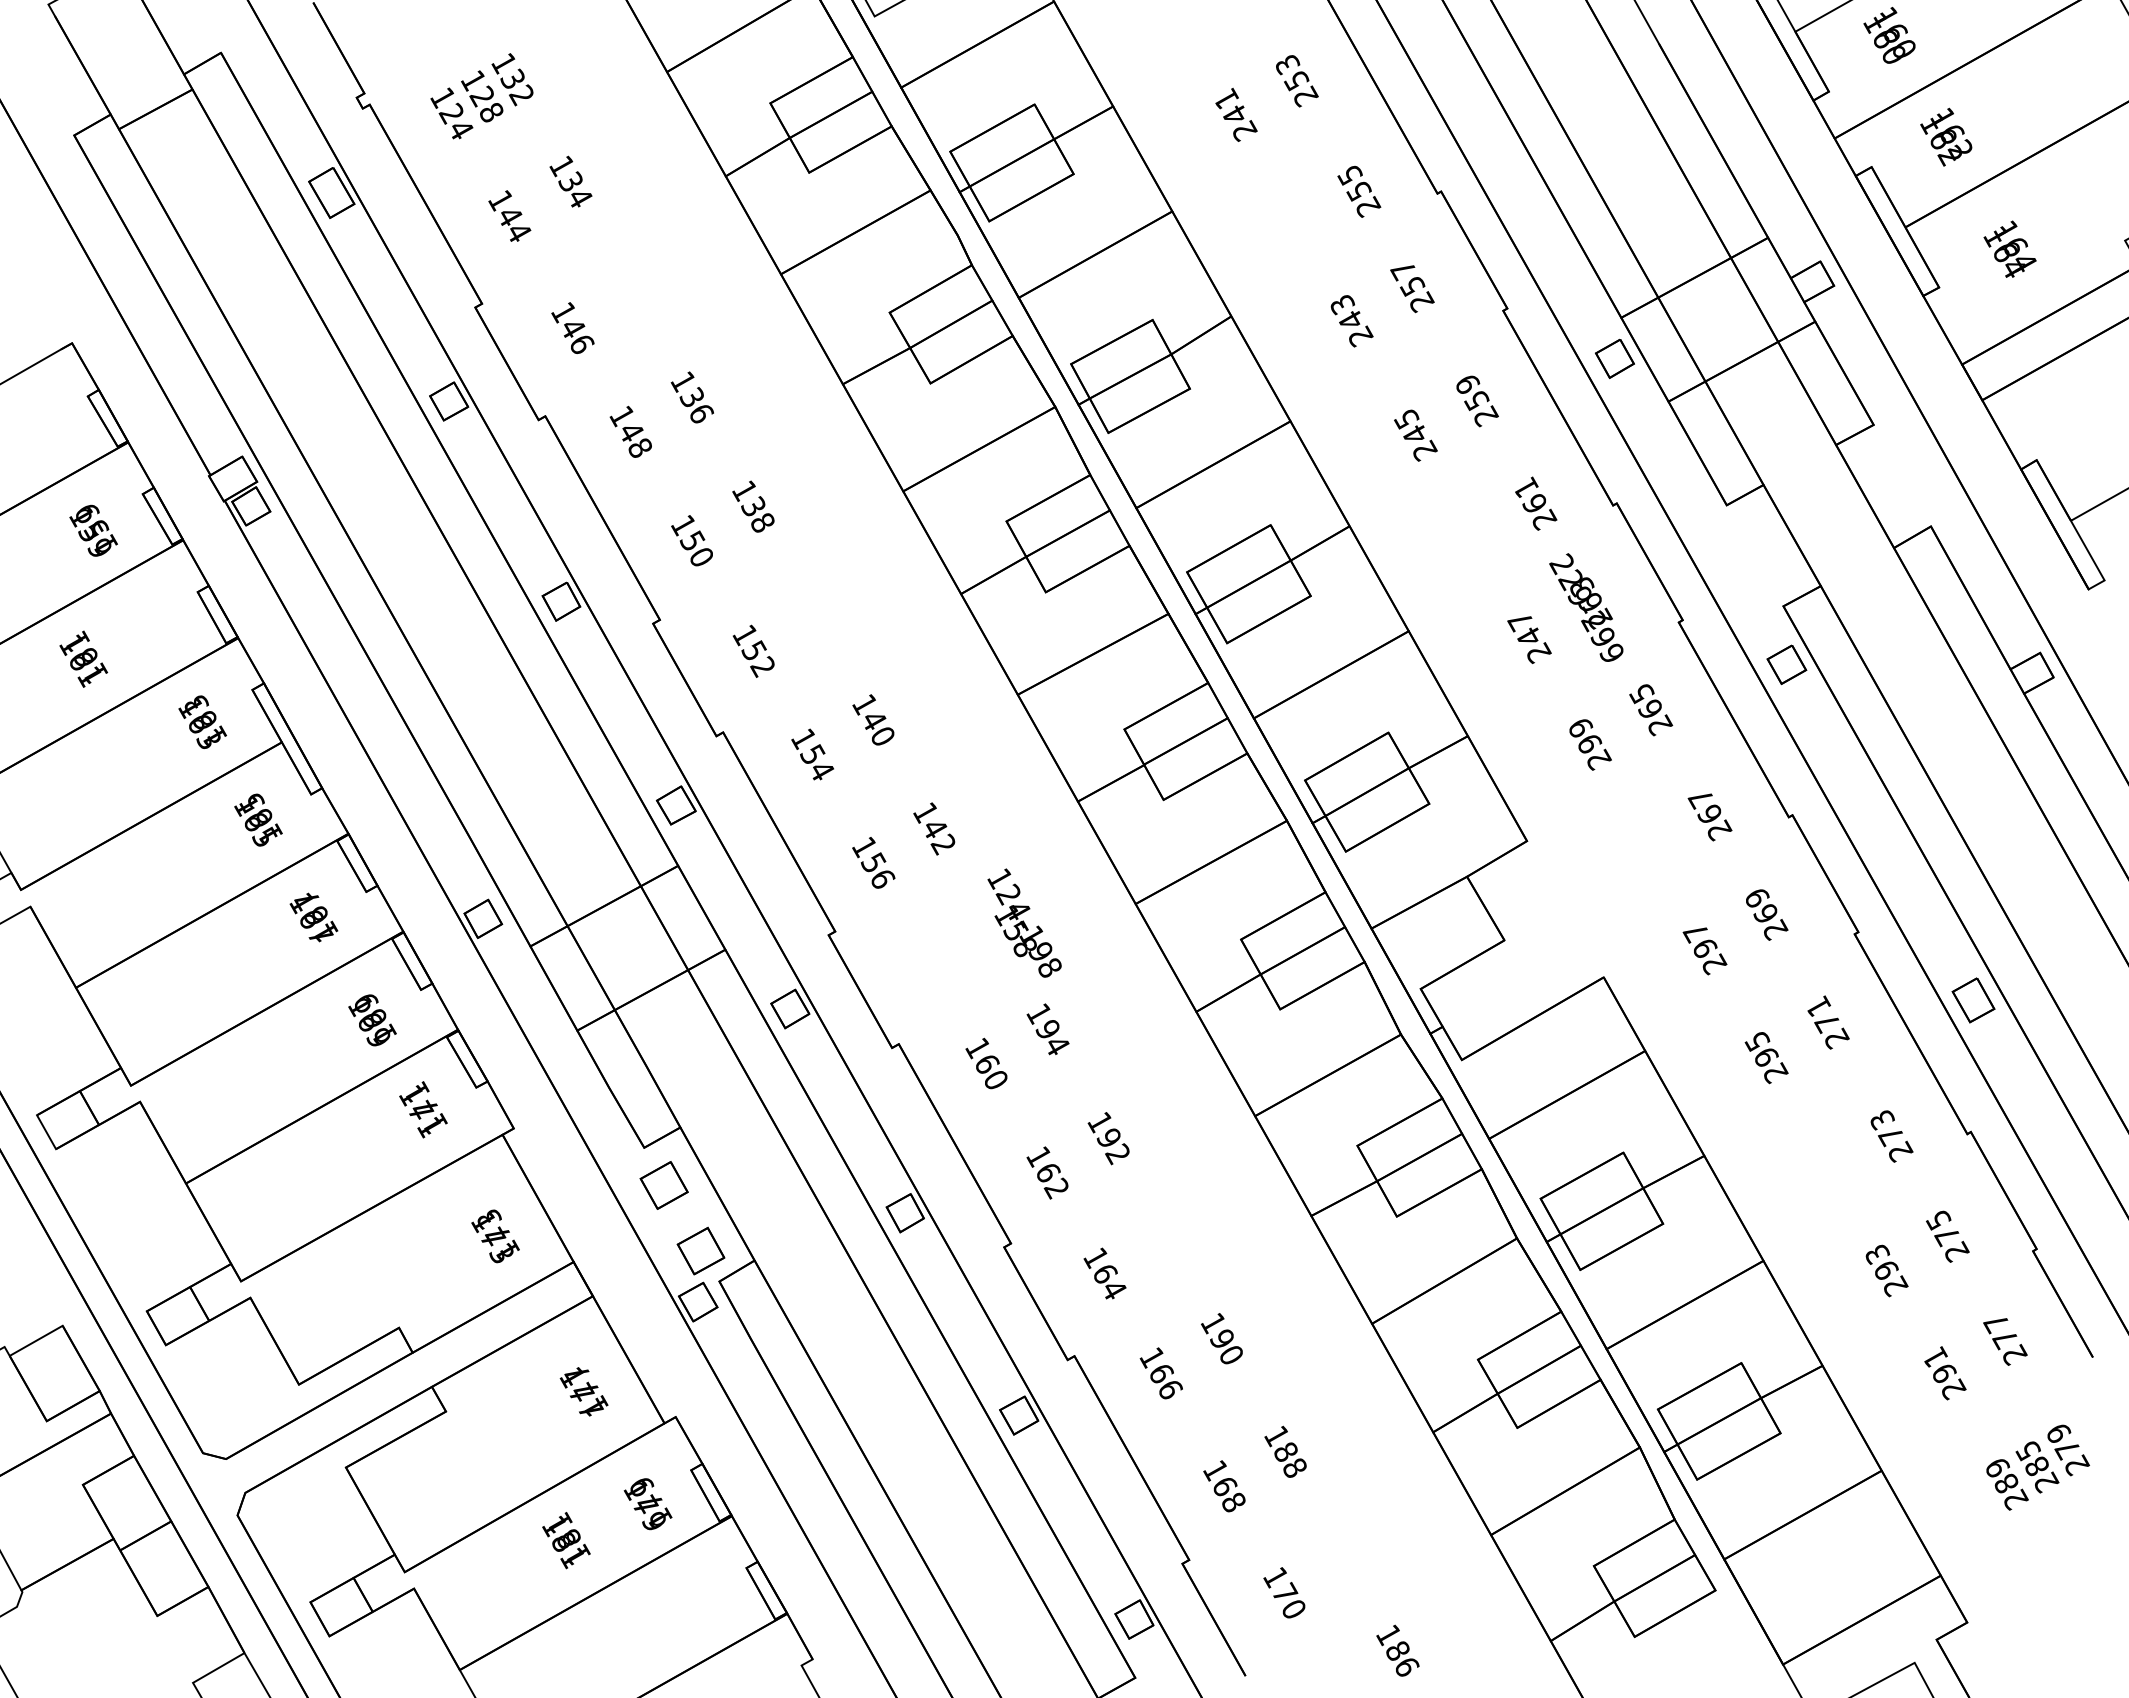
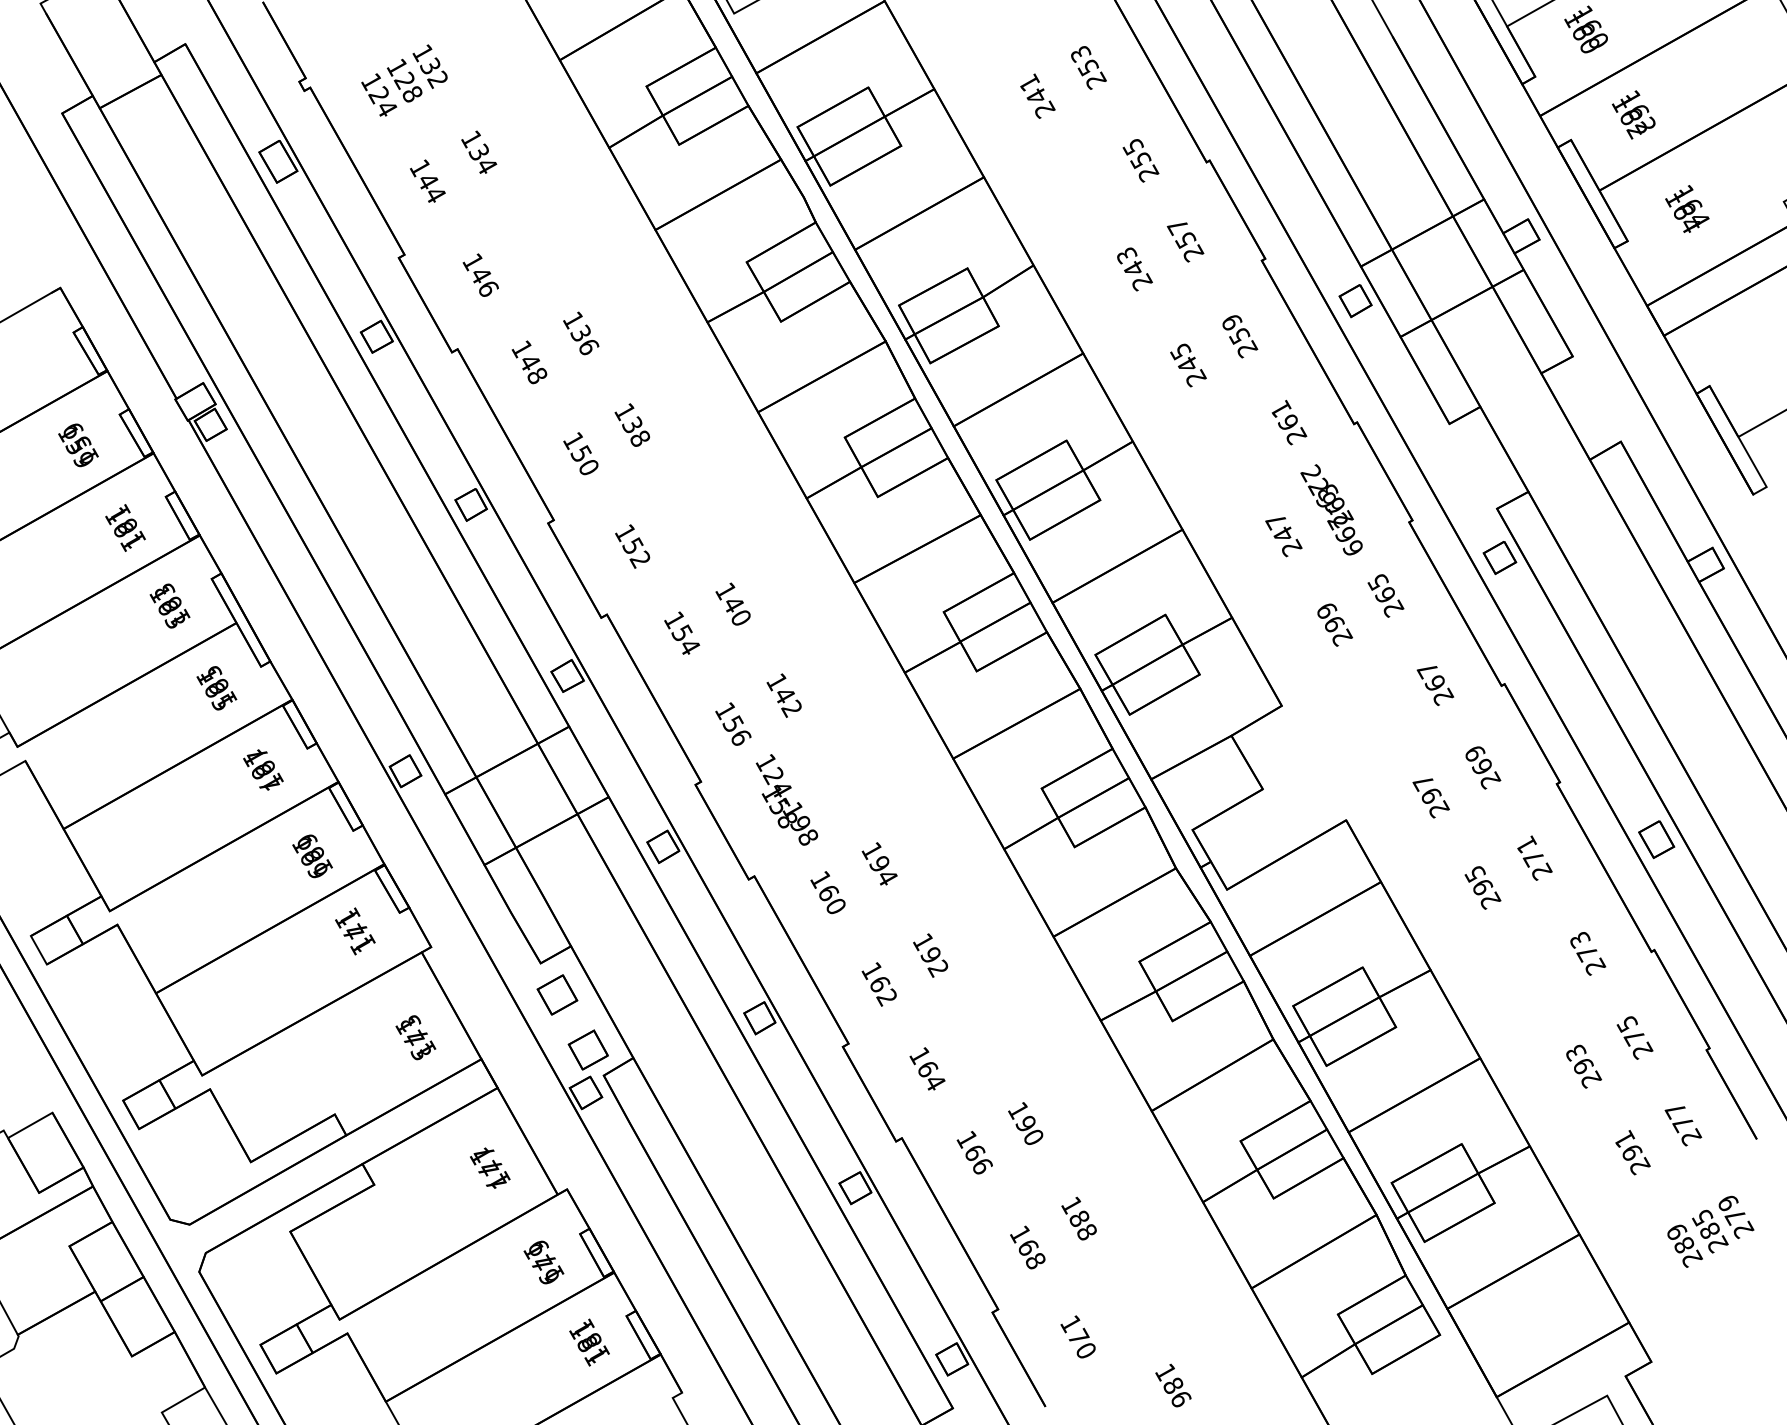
text: (83, 658) -> (125, 527), moved
text: (1024, 922) -> (786, 799), moved
text: (566, 1540) -> (589, 1342), moved

